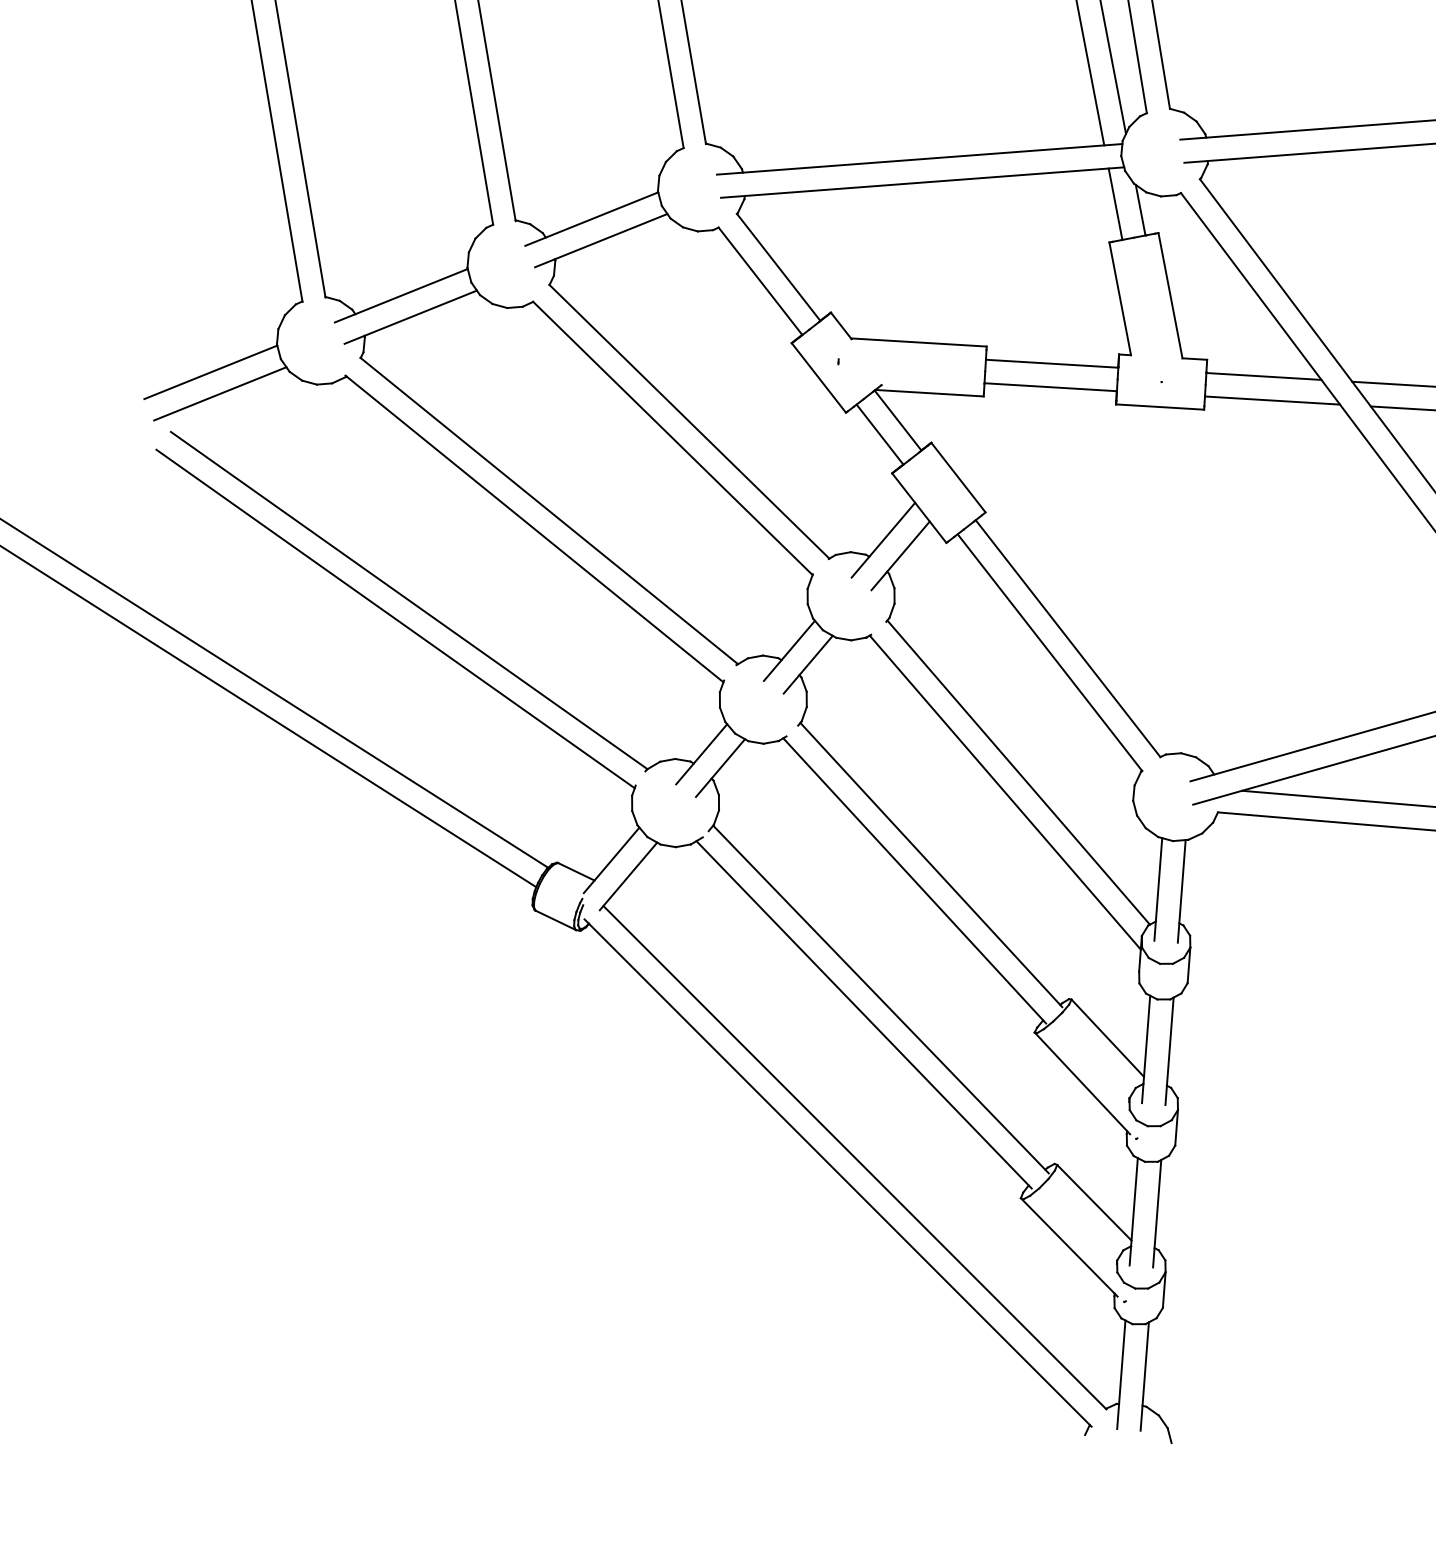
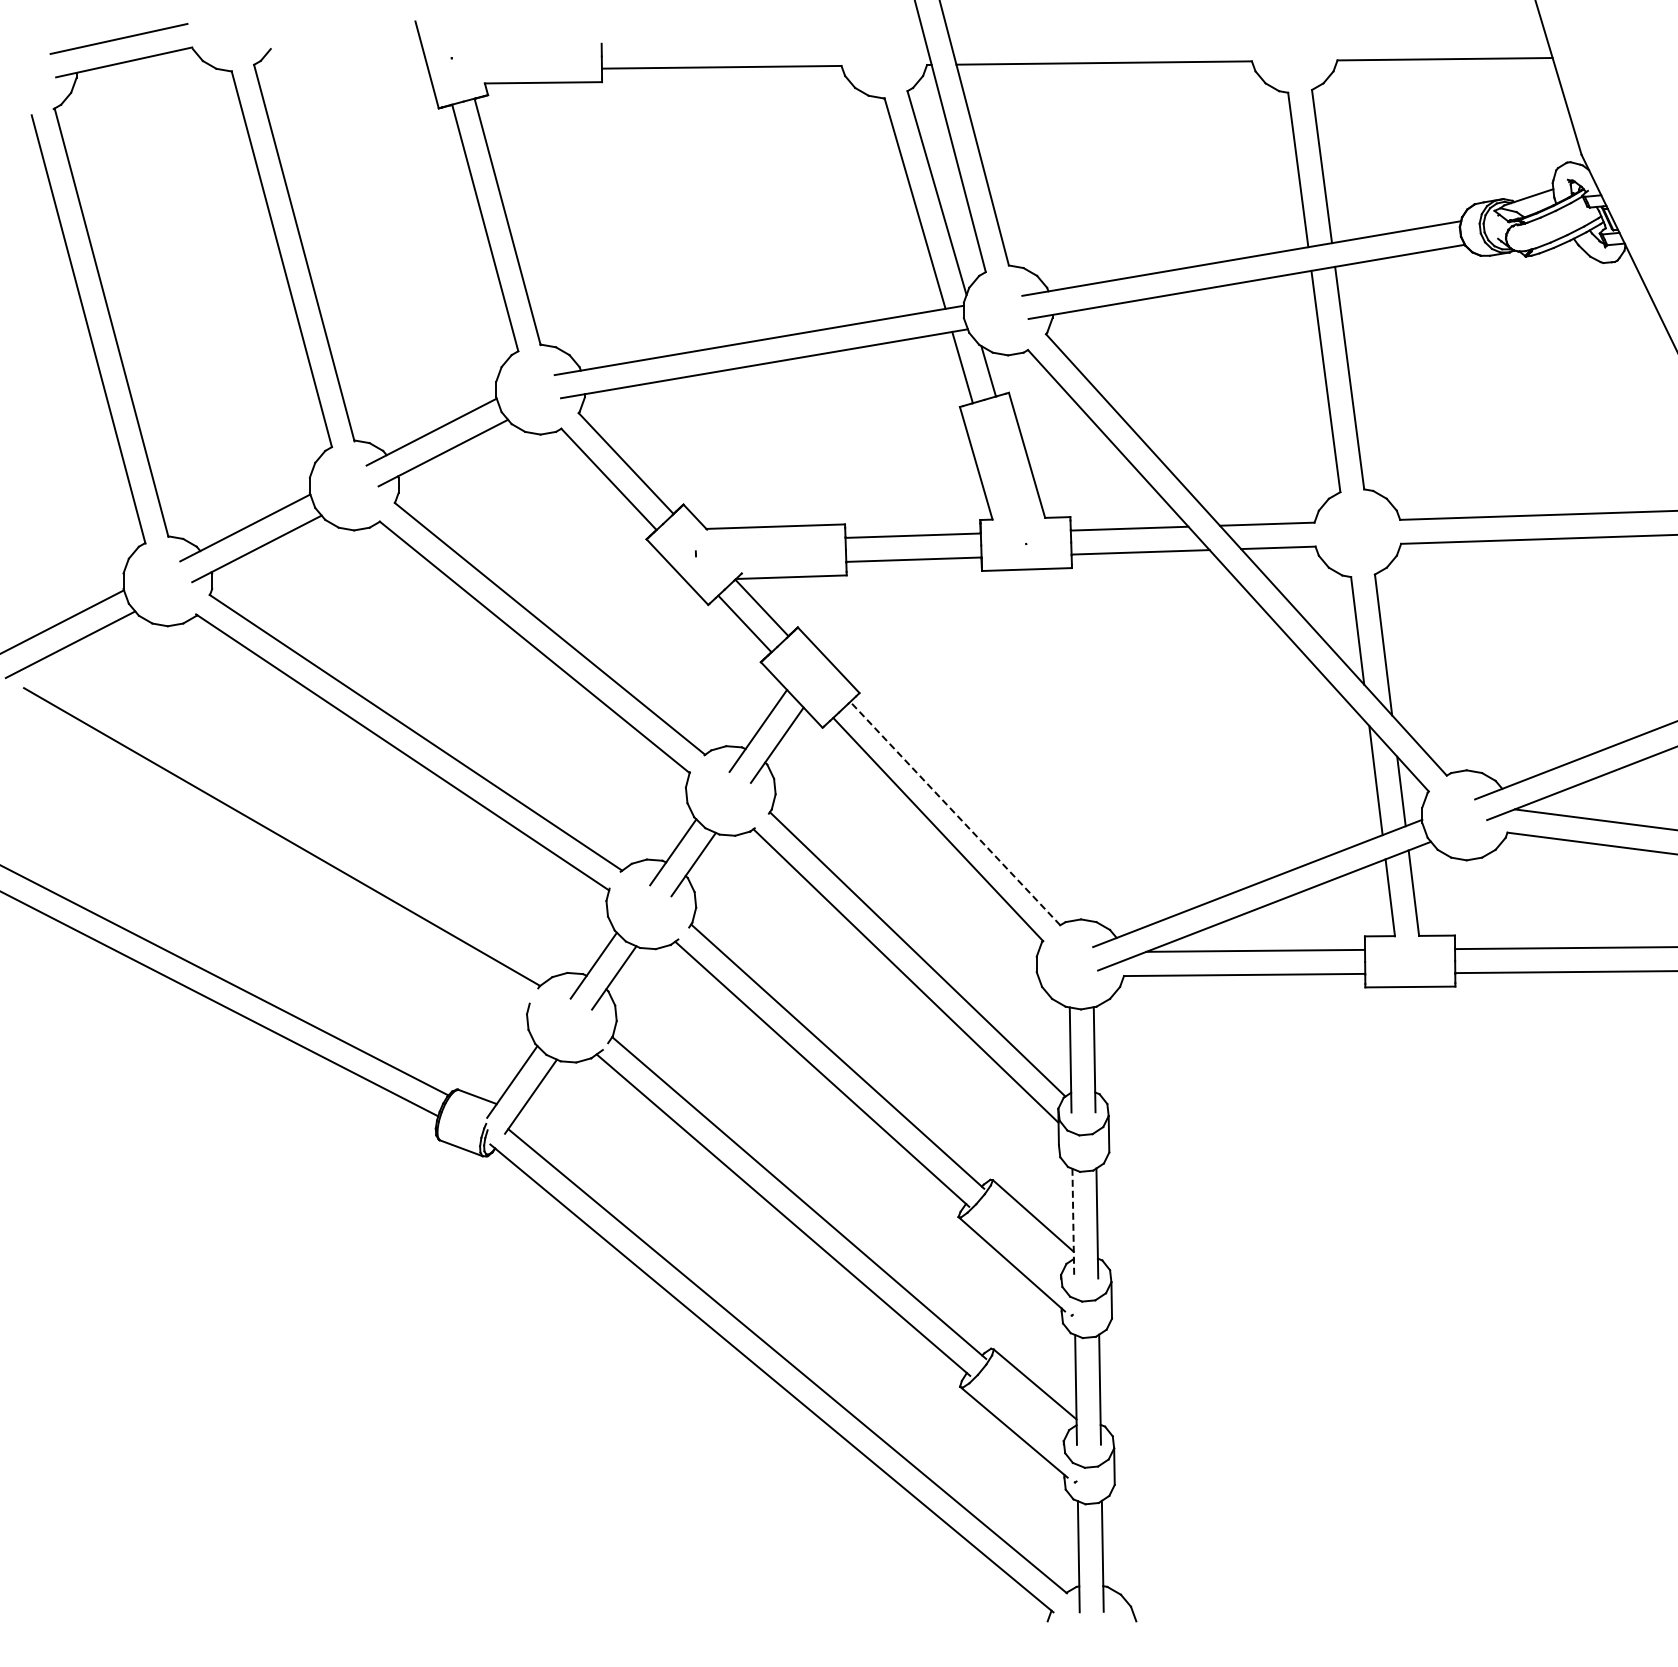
line: (395, 618) -> (269, 856), removed
line: (1067, 638) -> (954, 813), solid -> dashed
line: (1146, 1049) -> (1073, 1223), solid -> dashed

